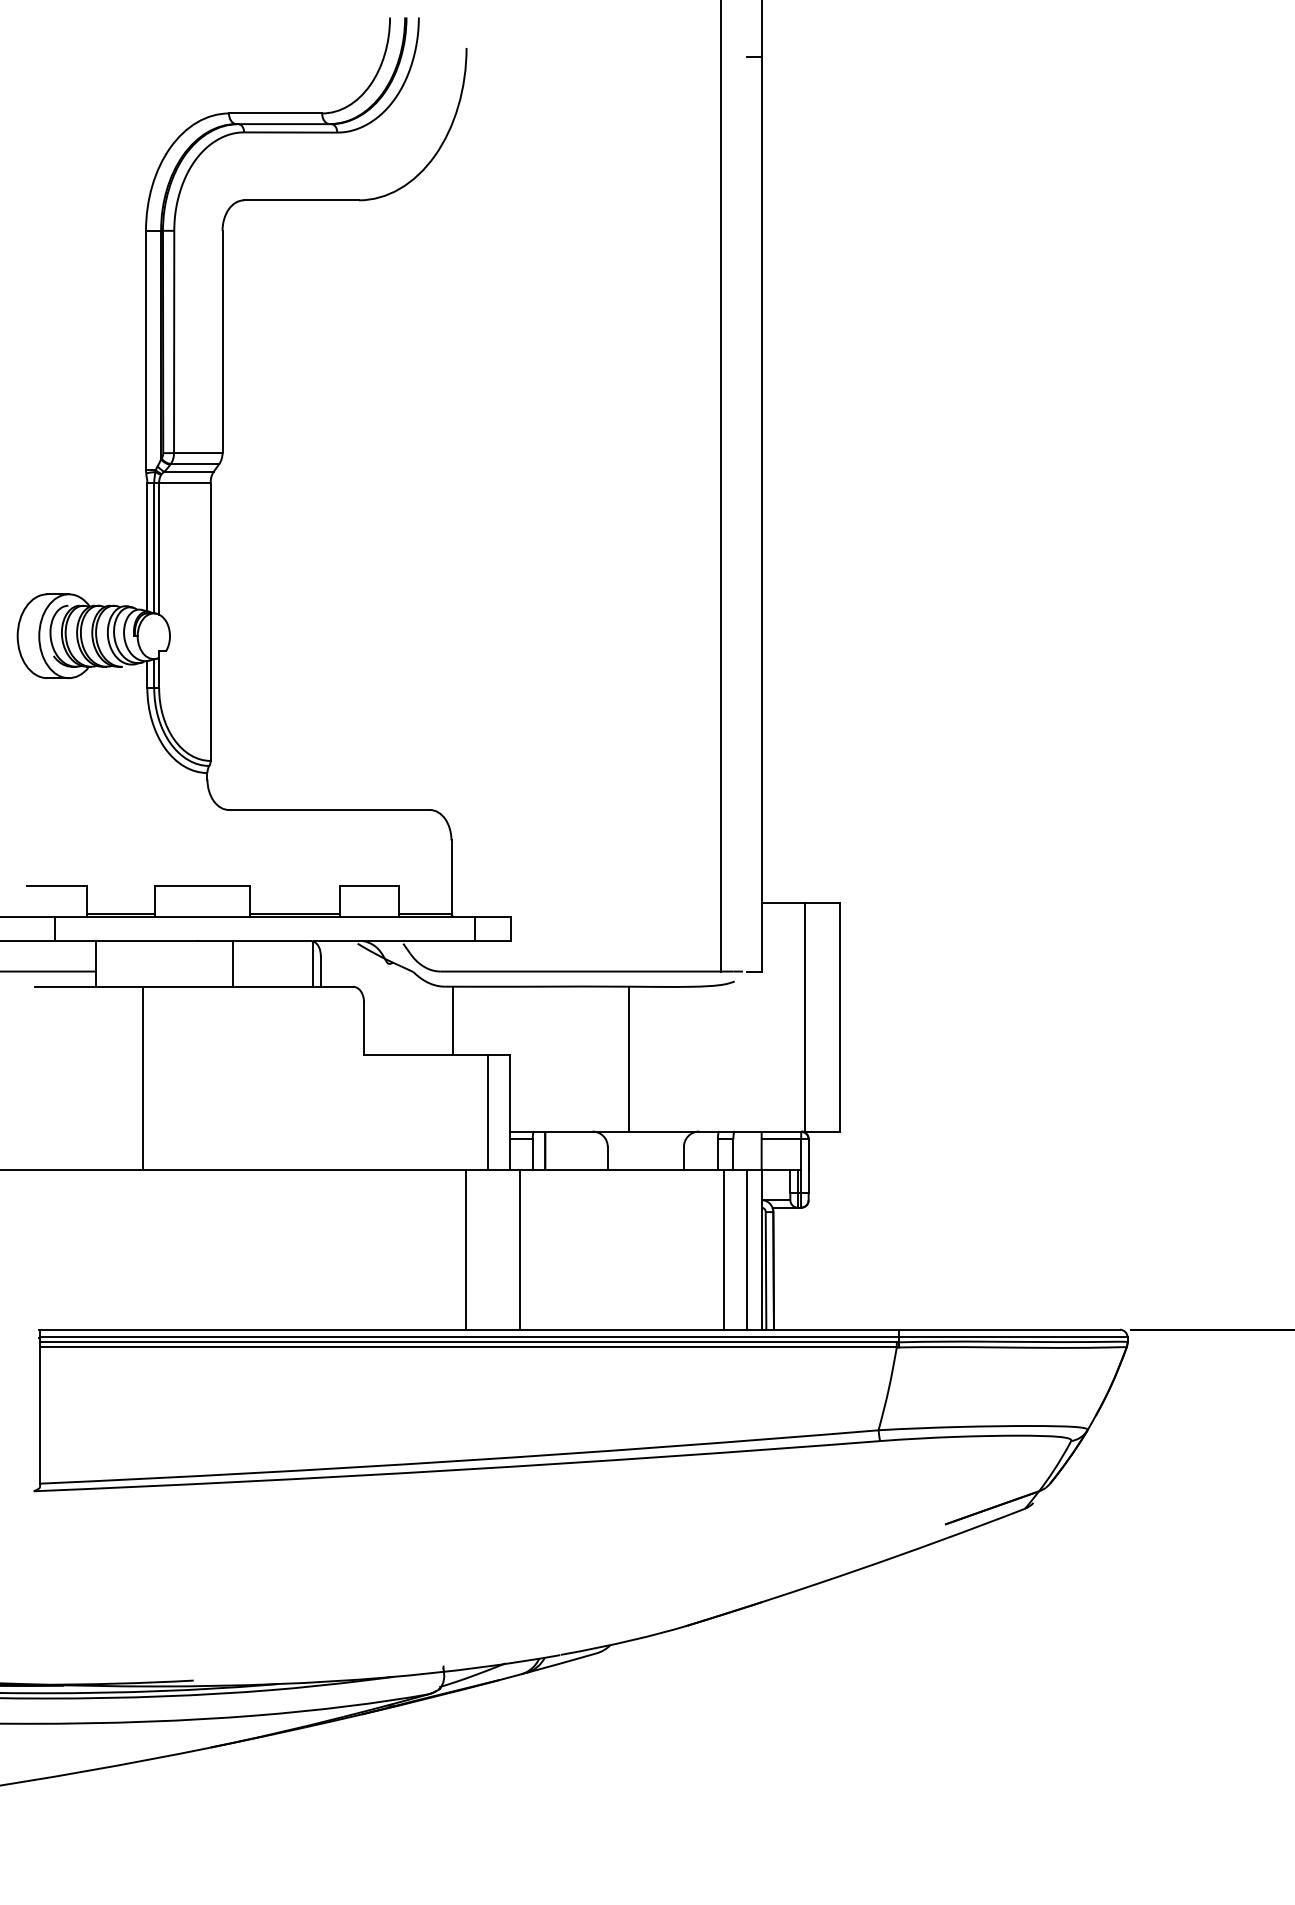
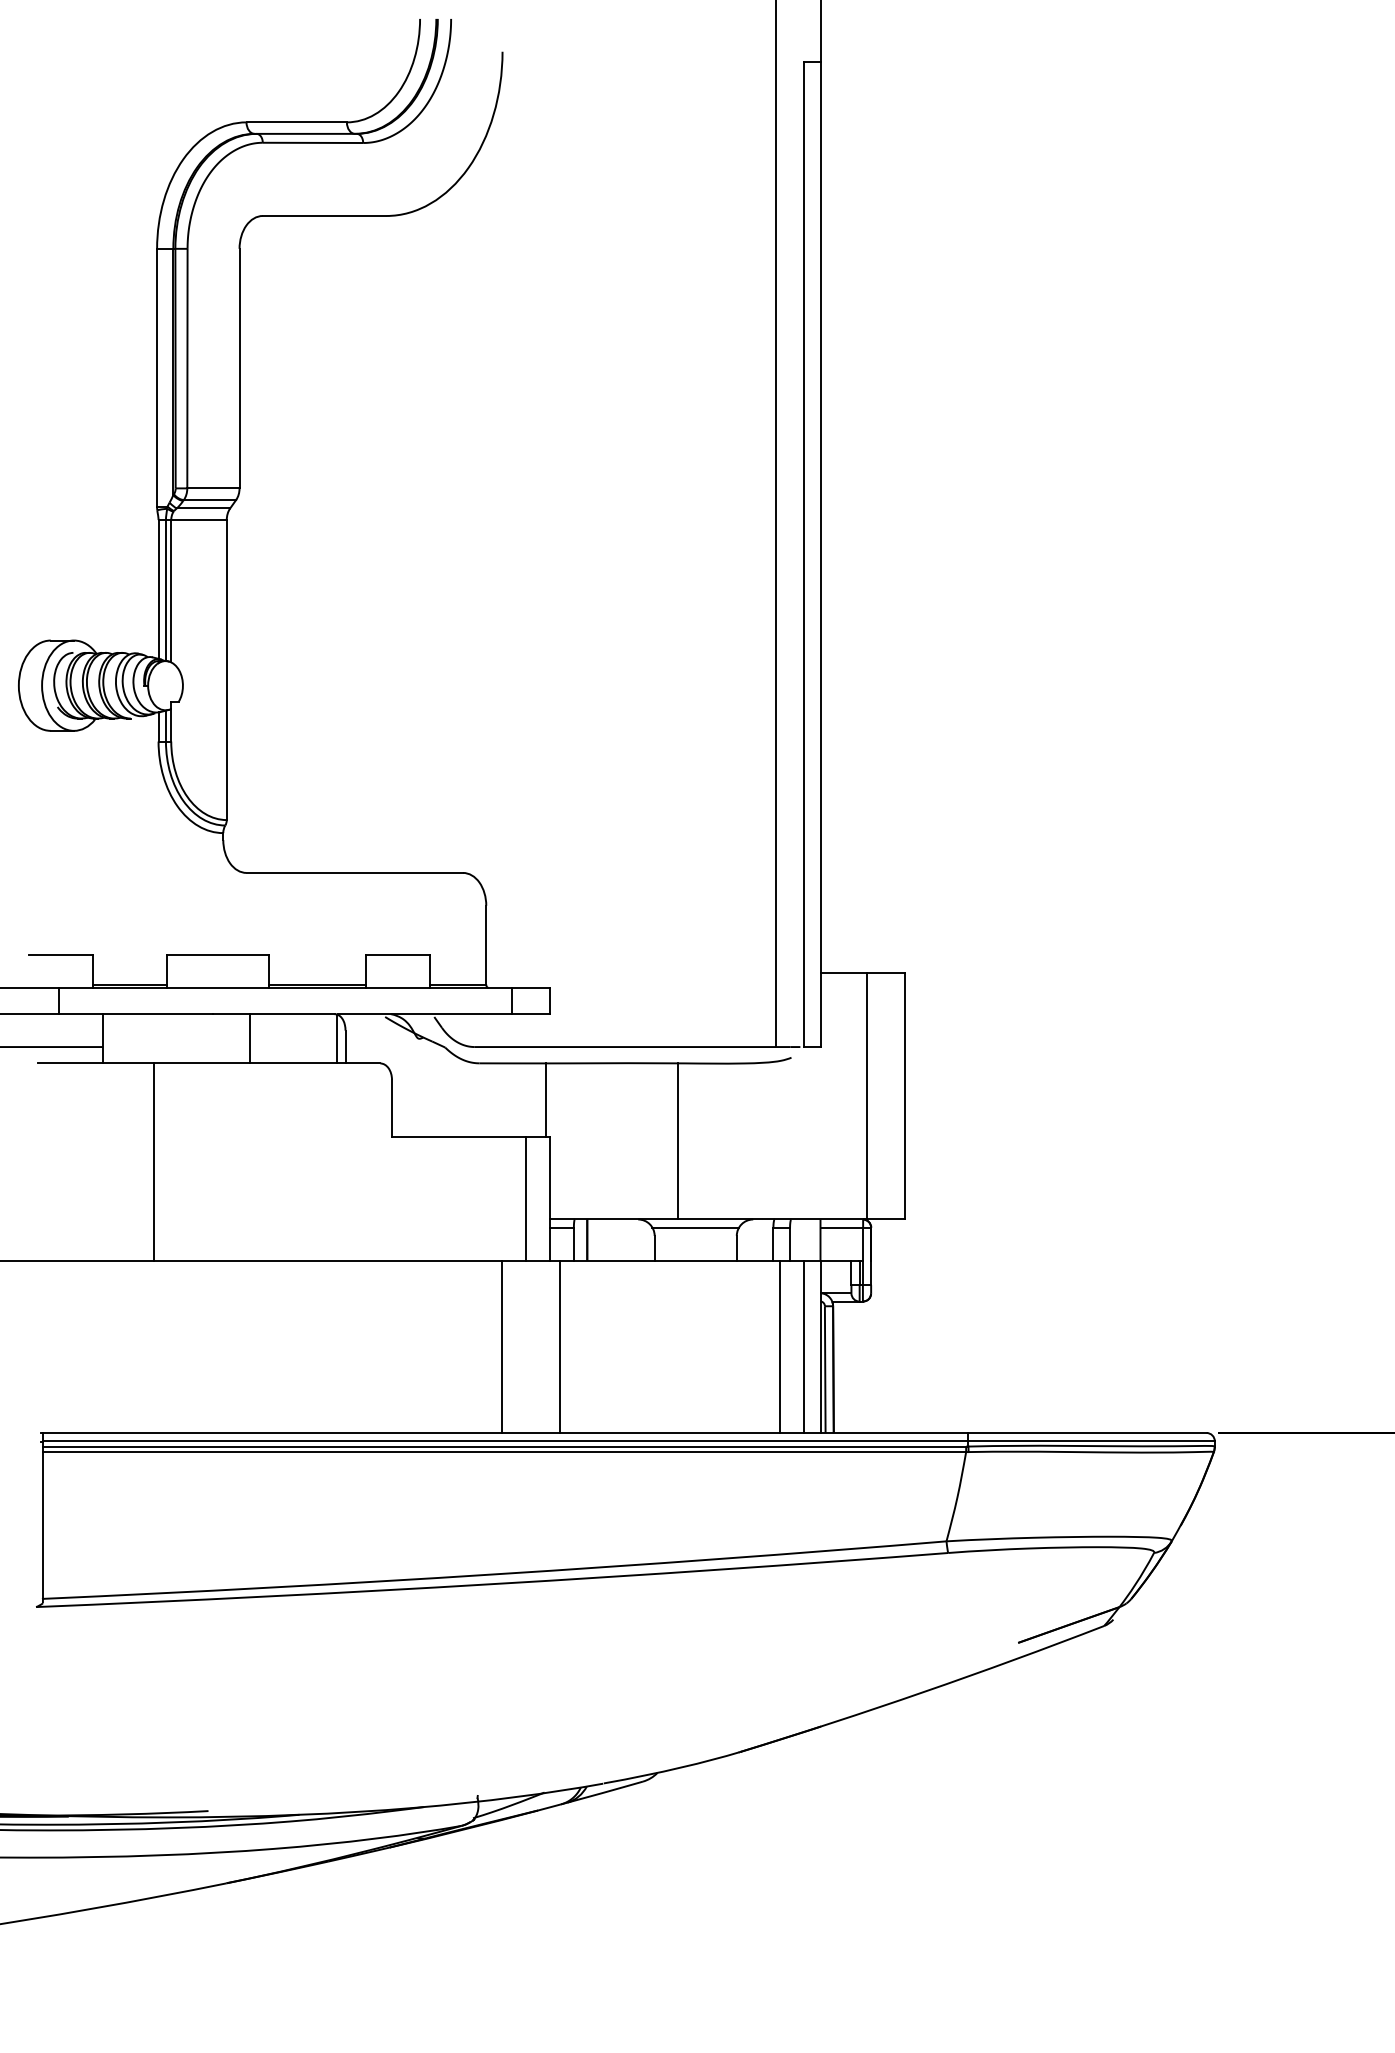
line: (746, 514) -> (804, 554), added
line: (453, 1021) -> (546, 1100), moved
line: (645, 1139) -> (695, 1227), added

